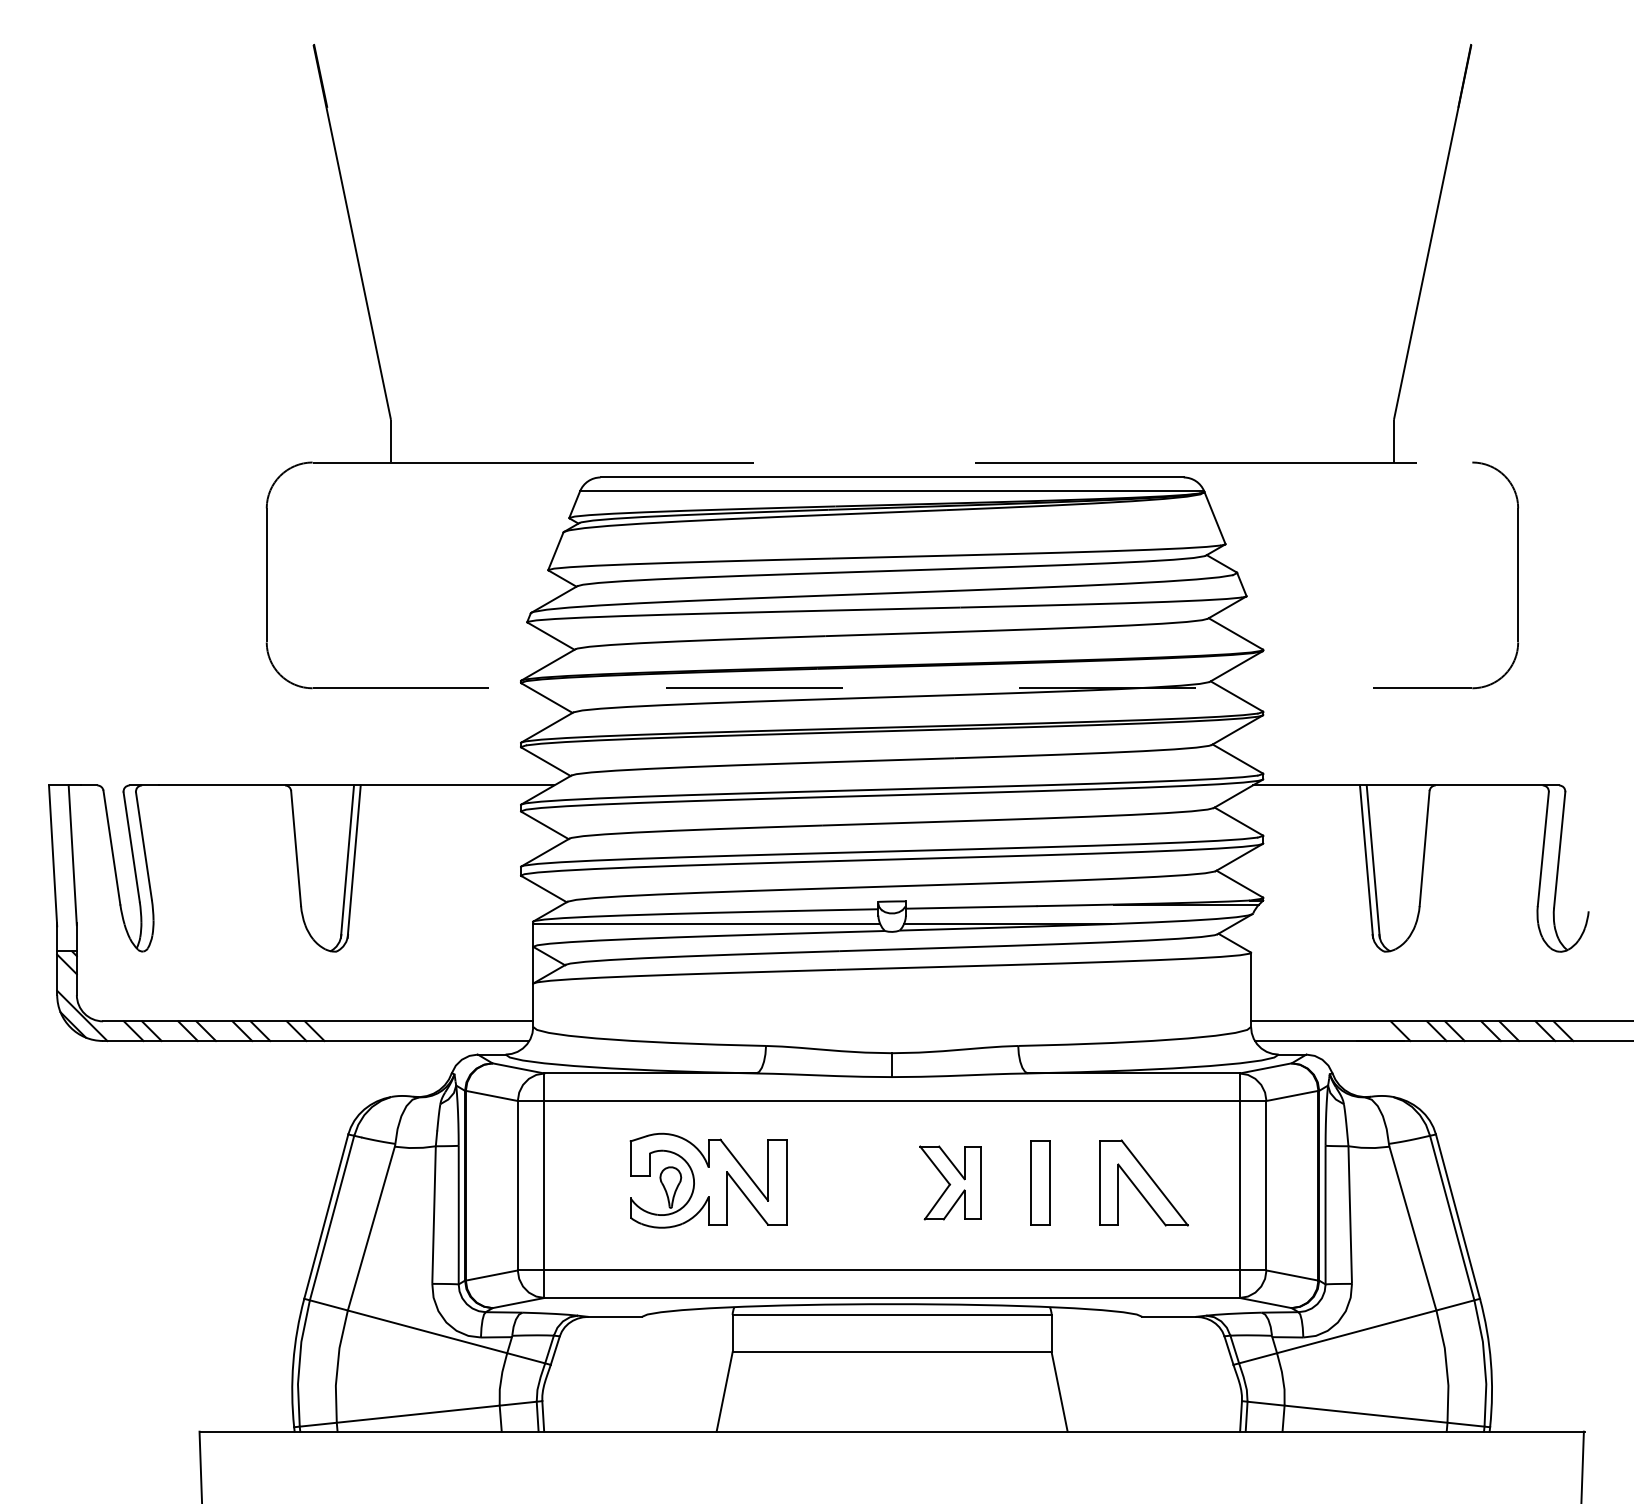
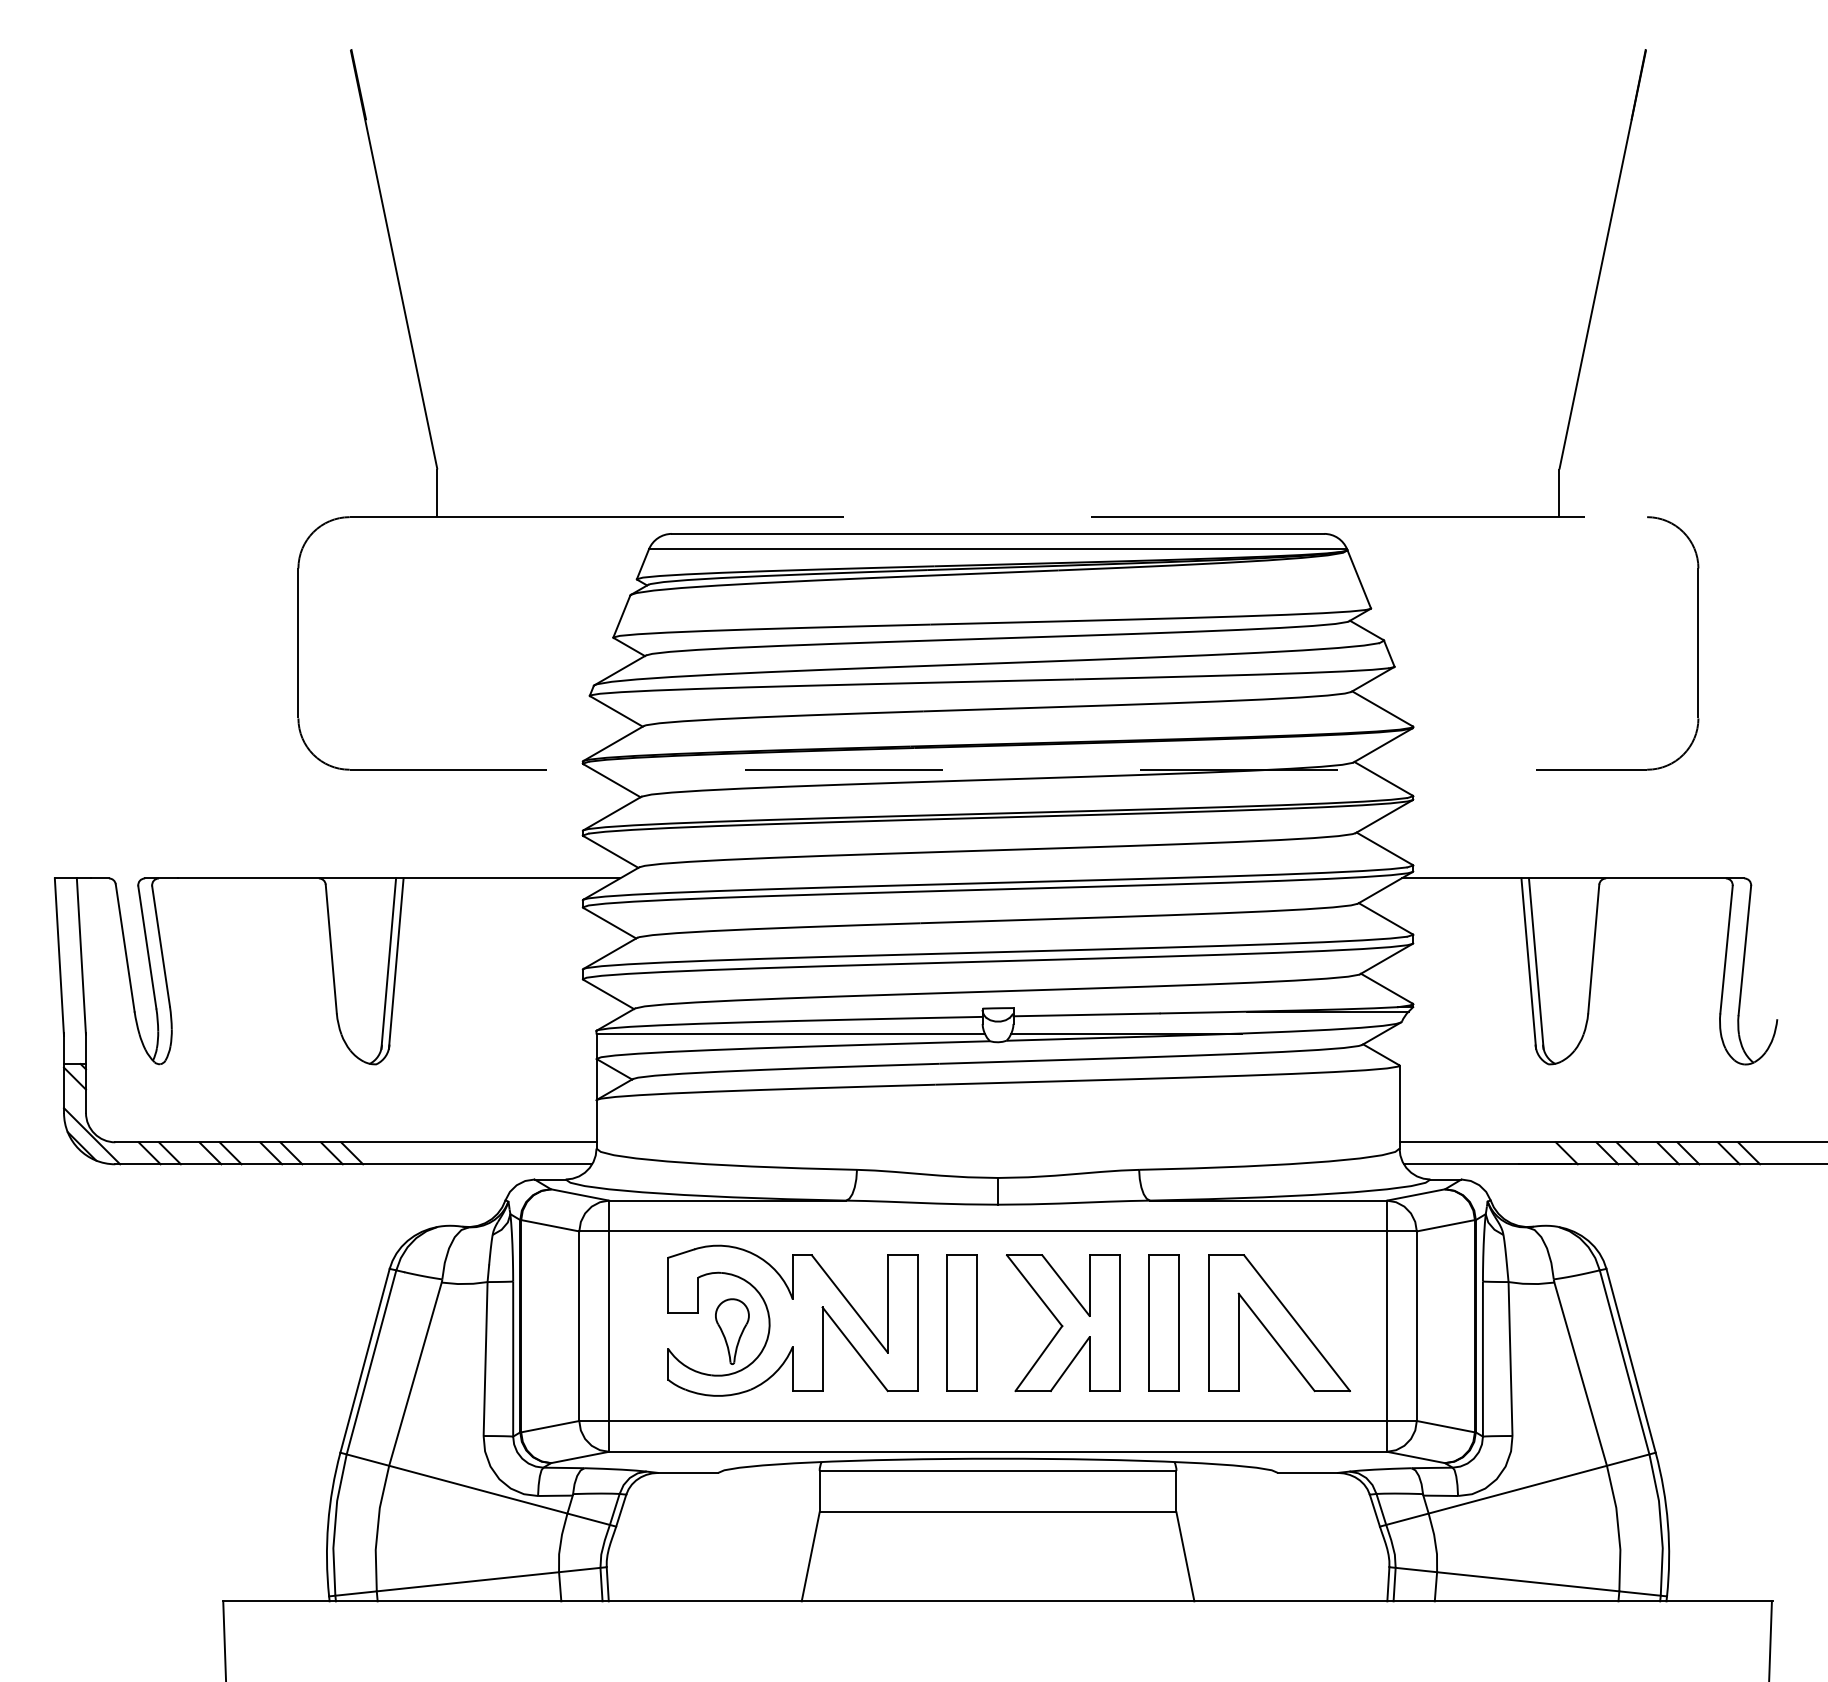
part: (708, 1180) -> (792, 1320), size x1.43
part: (860, 1182) -> (962, 1322), added
part: (950, 1182) -> (1063, 1322), size x1.67
part: (1040, 1182) -> (1164, 1322), size x1.43
part: (1143, 1182) -> (1279, 1322), size x1.43

